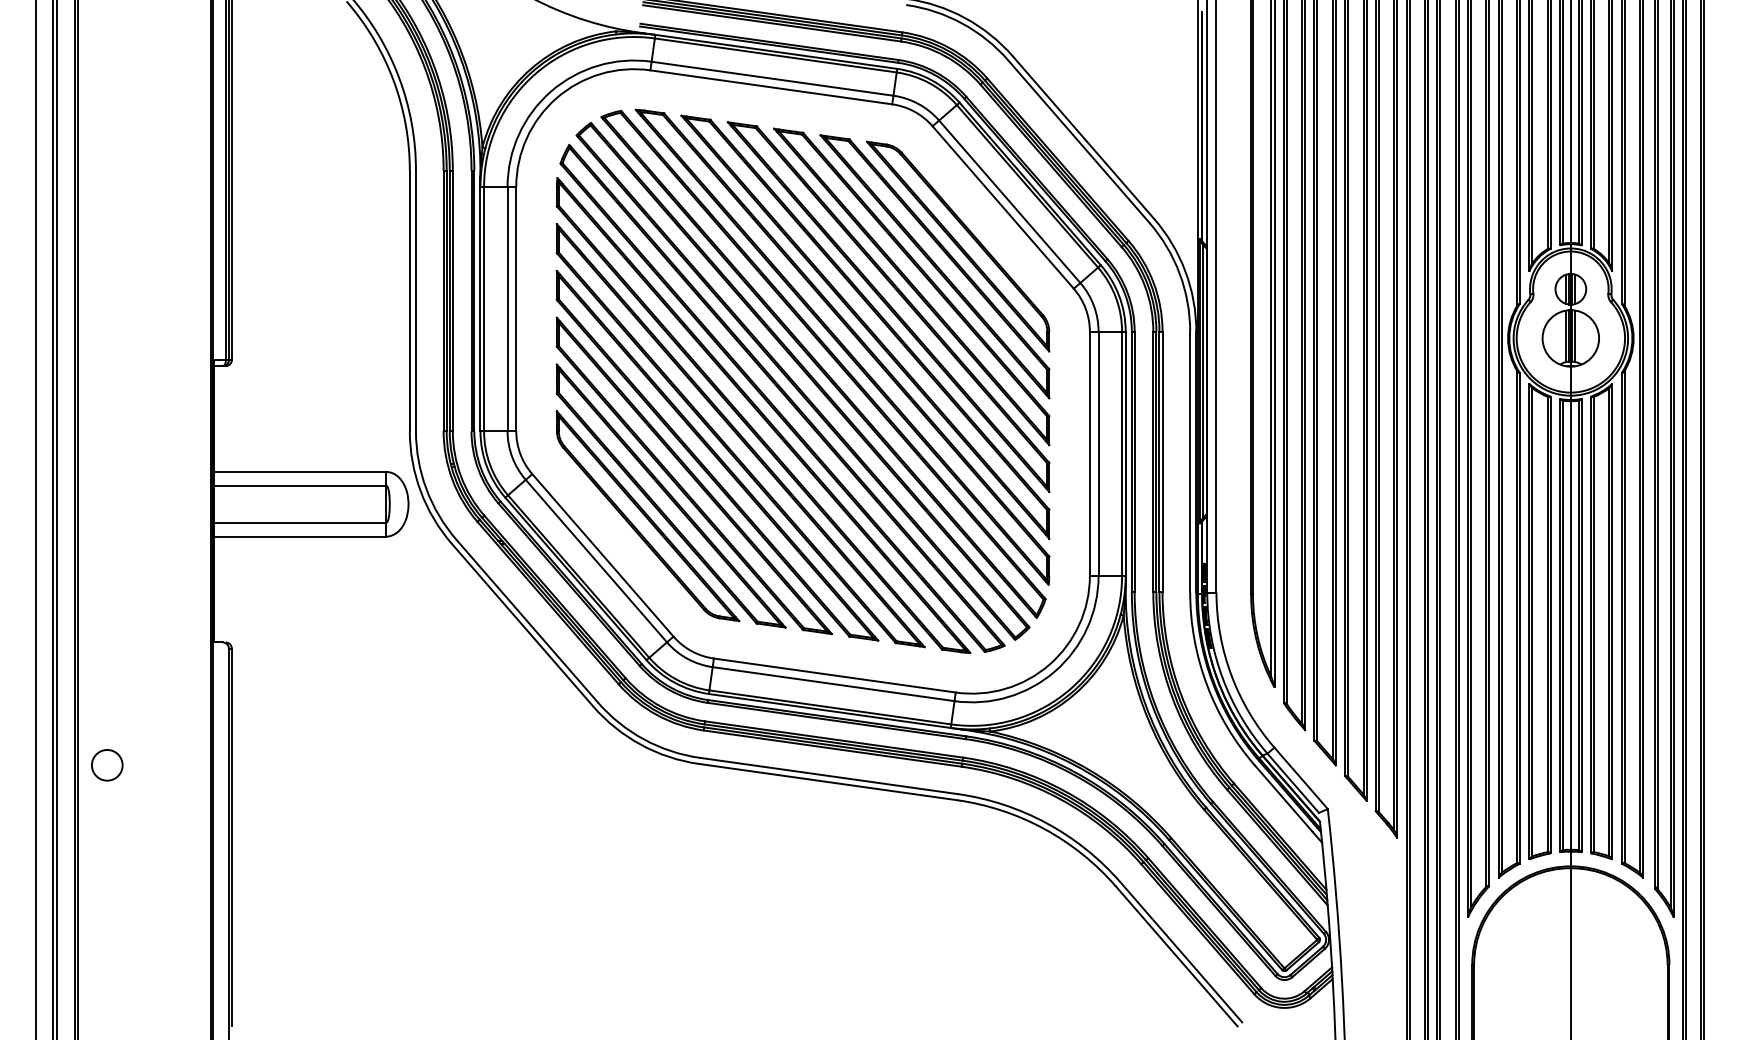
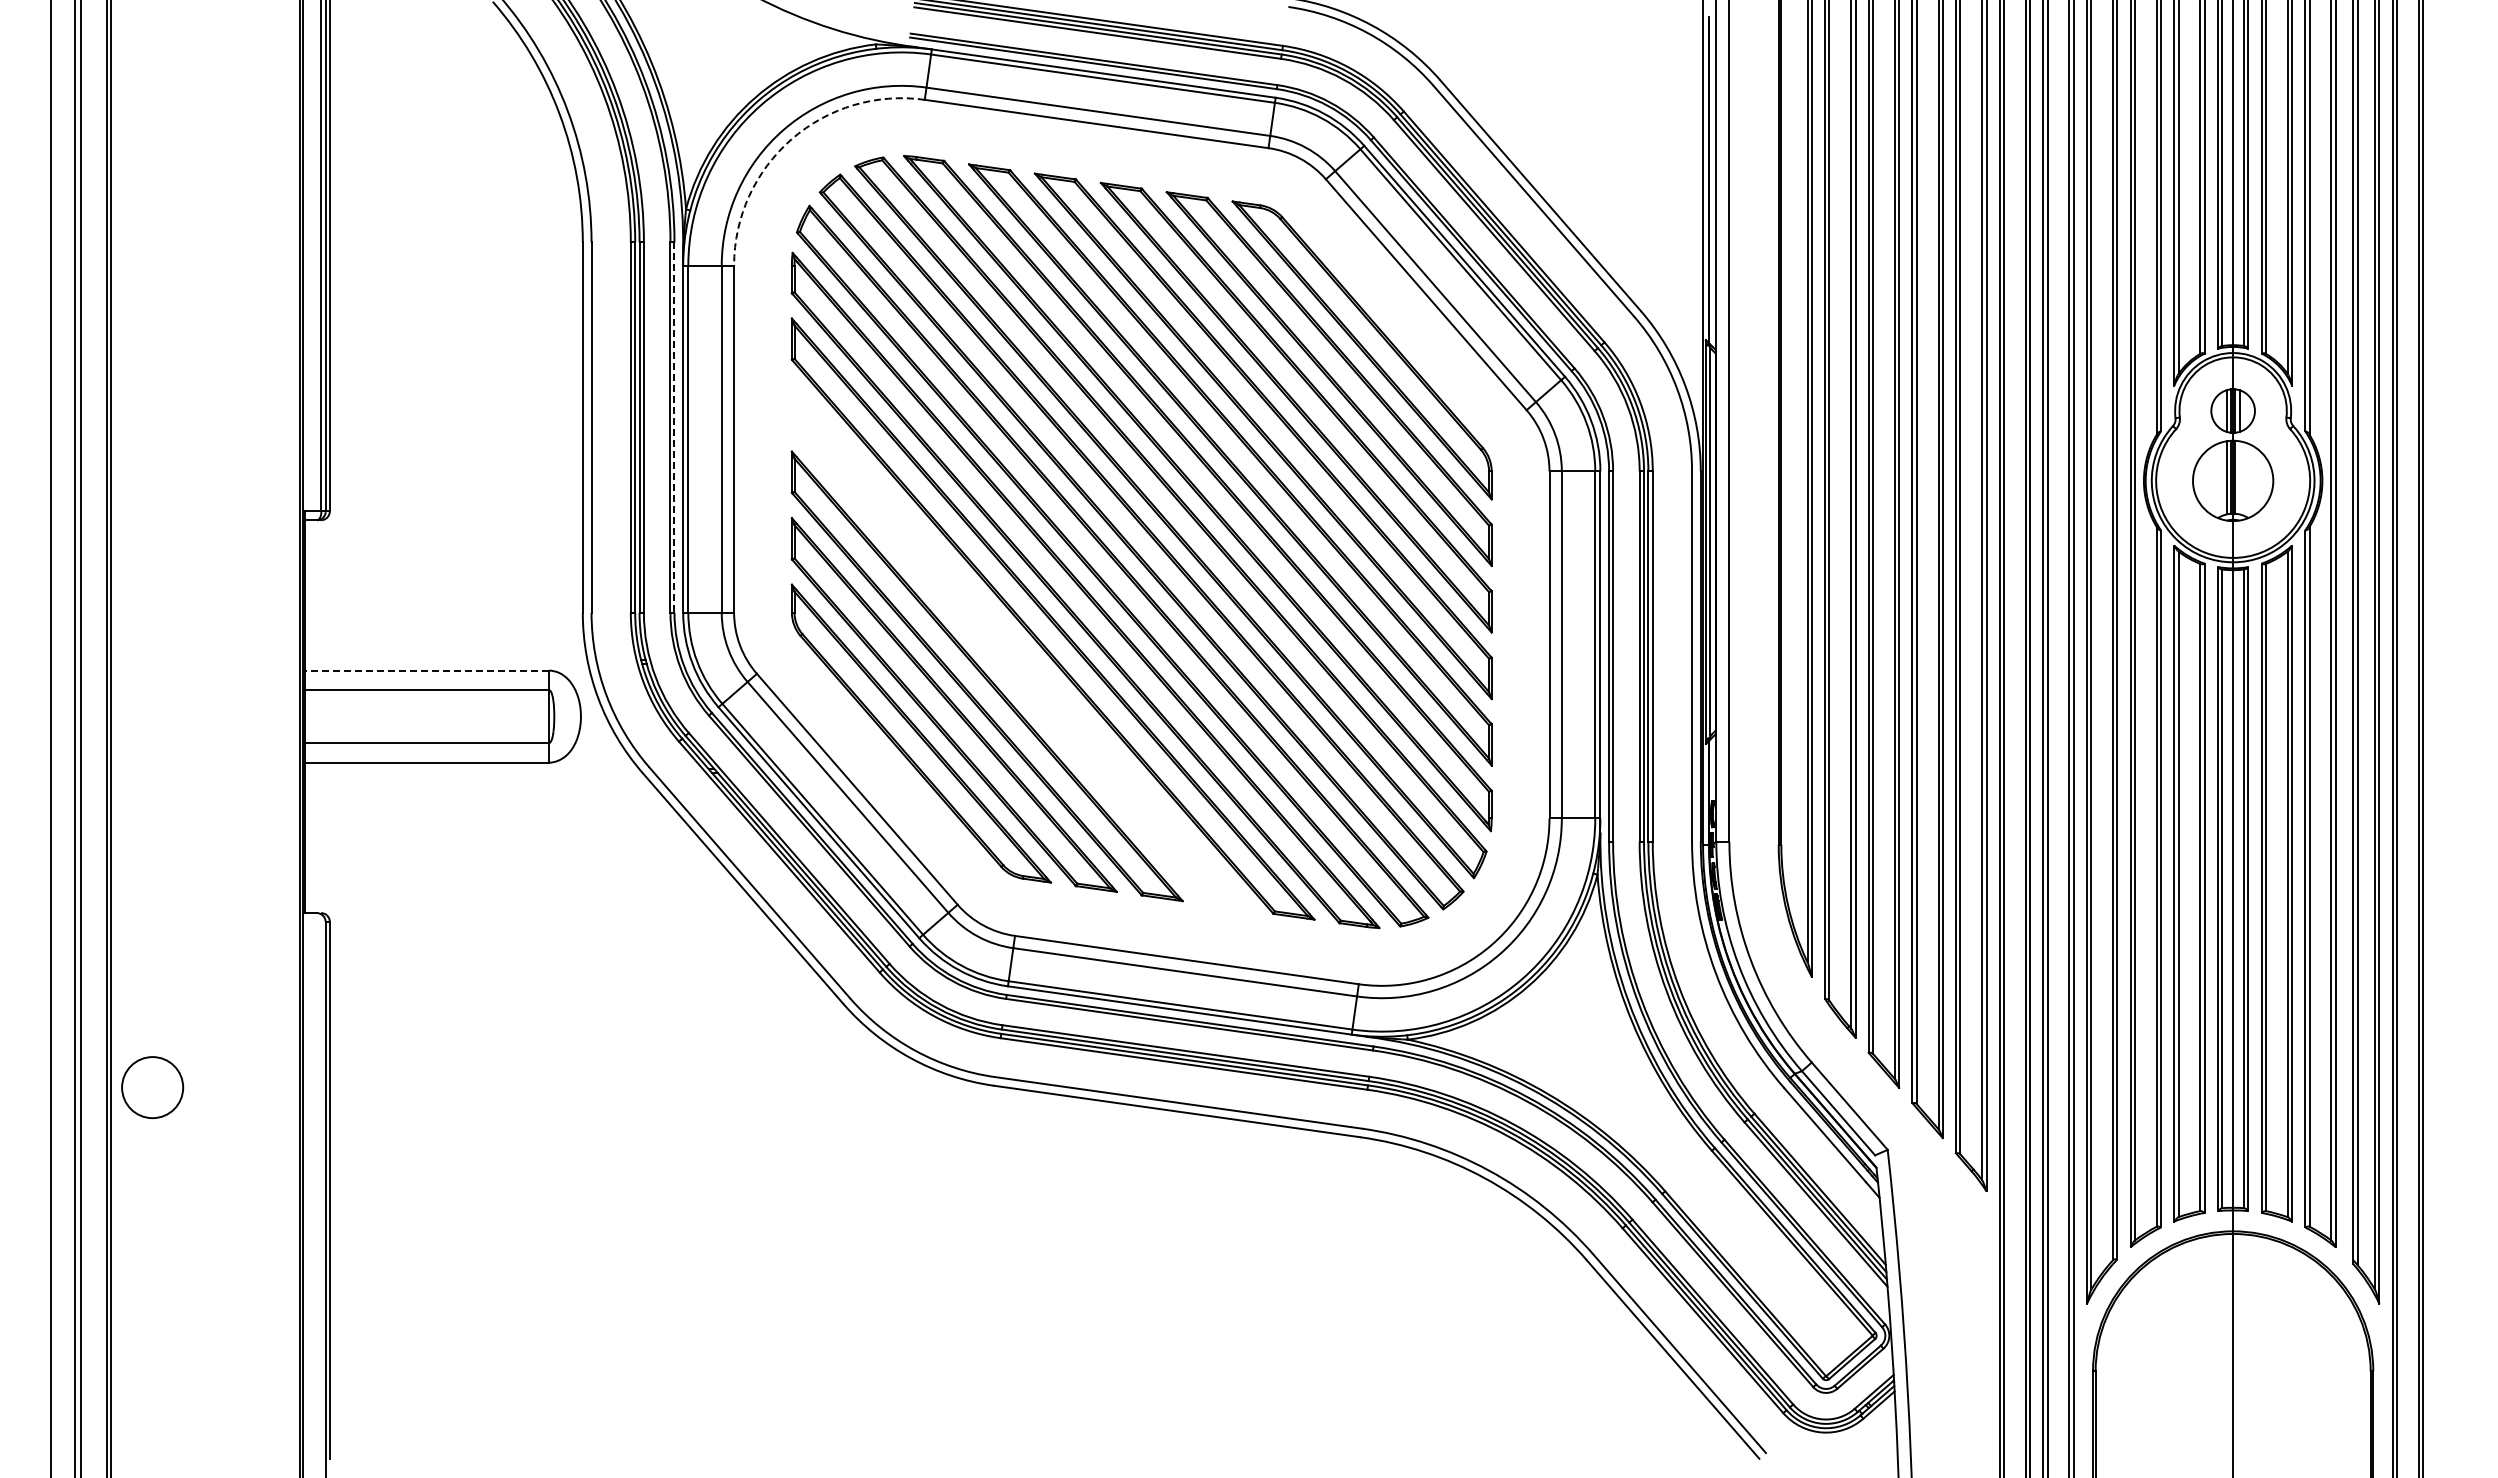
arc: (556, 98) -> (791, 139), solid -> dashed
line: (474, 301) -> (674, 428), solid -> dashed
line: (1575, 336) -> (2239, 477), removed
part: (717, 455) -> (1019, 647), removed
line: (299, 471) -> (426, 670), solid -> dashed
circle: (107, 765) -> (152, 1087), size x1.4

